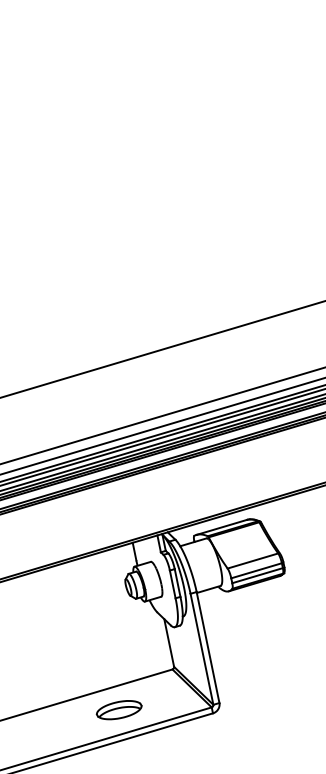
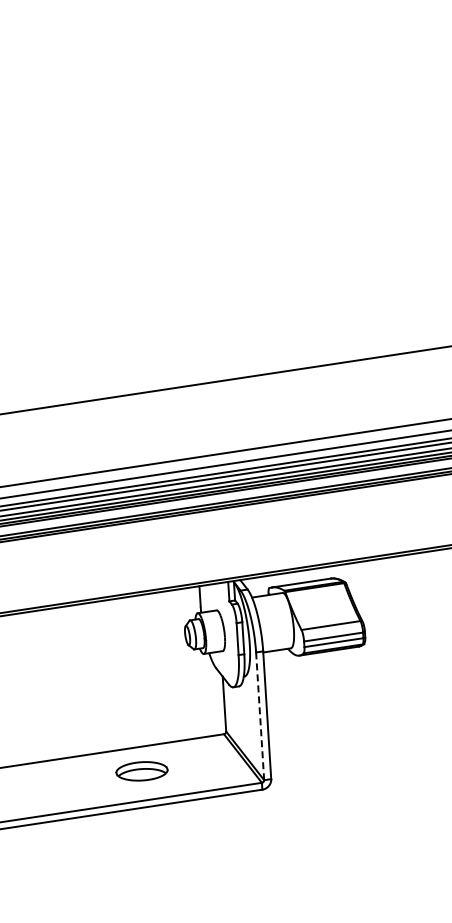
line: (202, 648) -> (260, 715), solid -> dashed
part: (118, 710) -> (141, 771), moved

